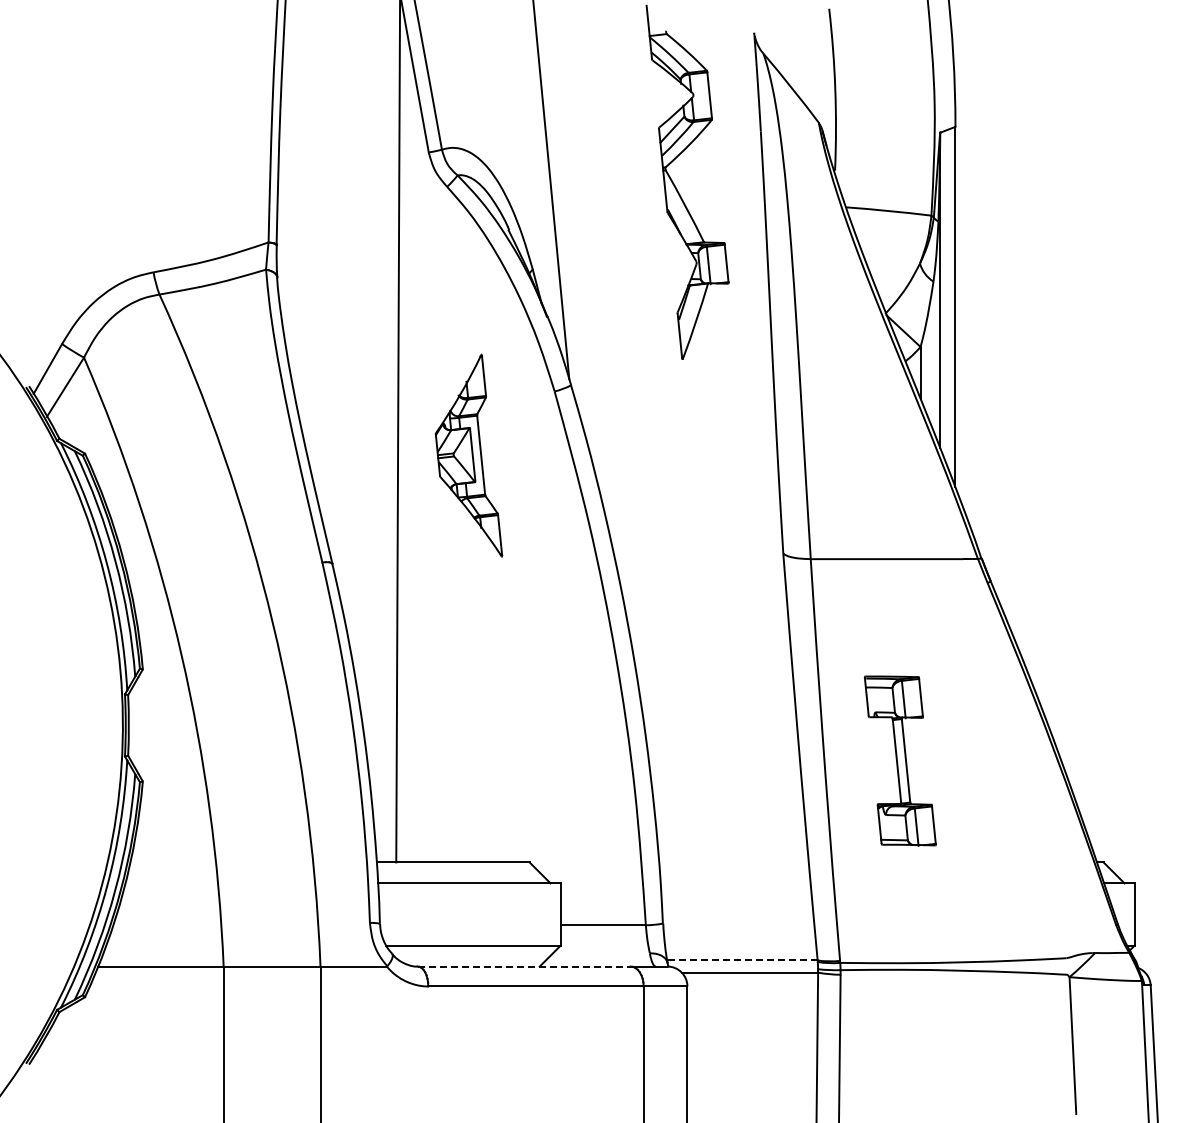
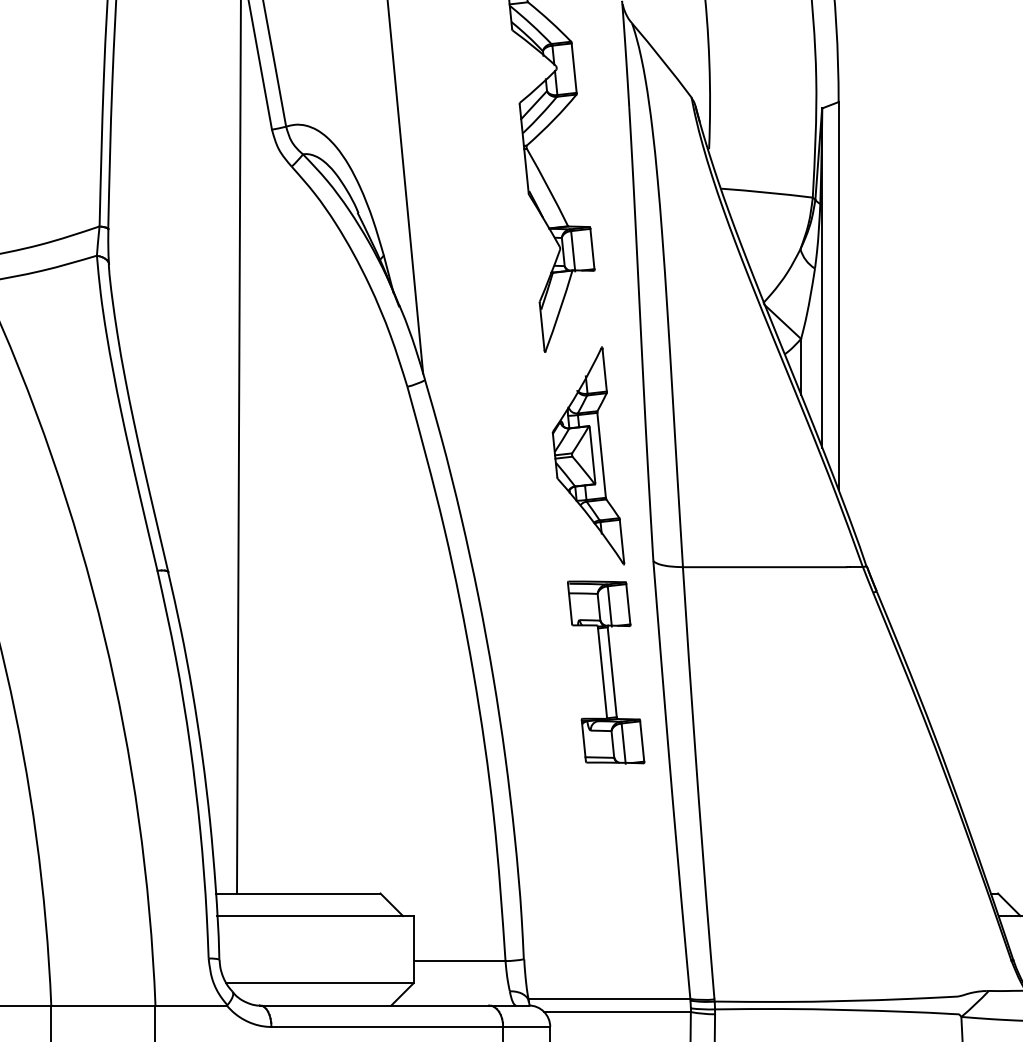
part: (468, 455) -> (587, 455), moved
part: (900, 760) -> (606, 671), moved
line: (742, 960) -> (609, 999), dashed -> solid
line: (524, 966) -> (374, 1005), dashed -> solid

